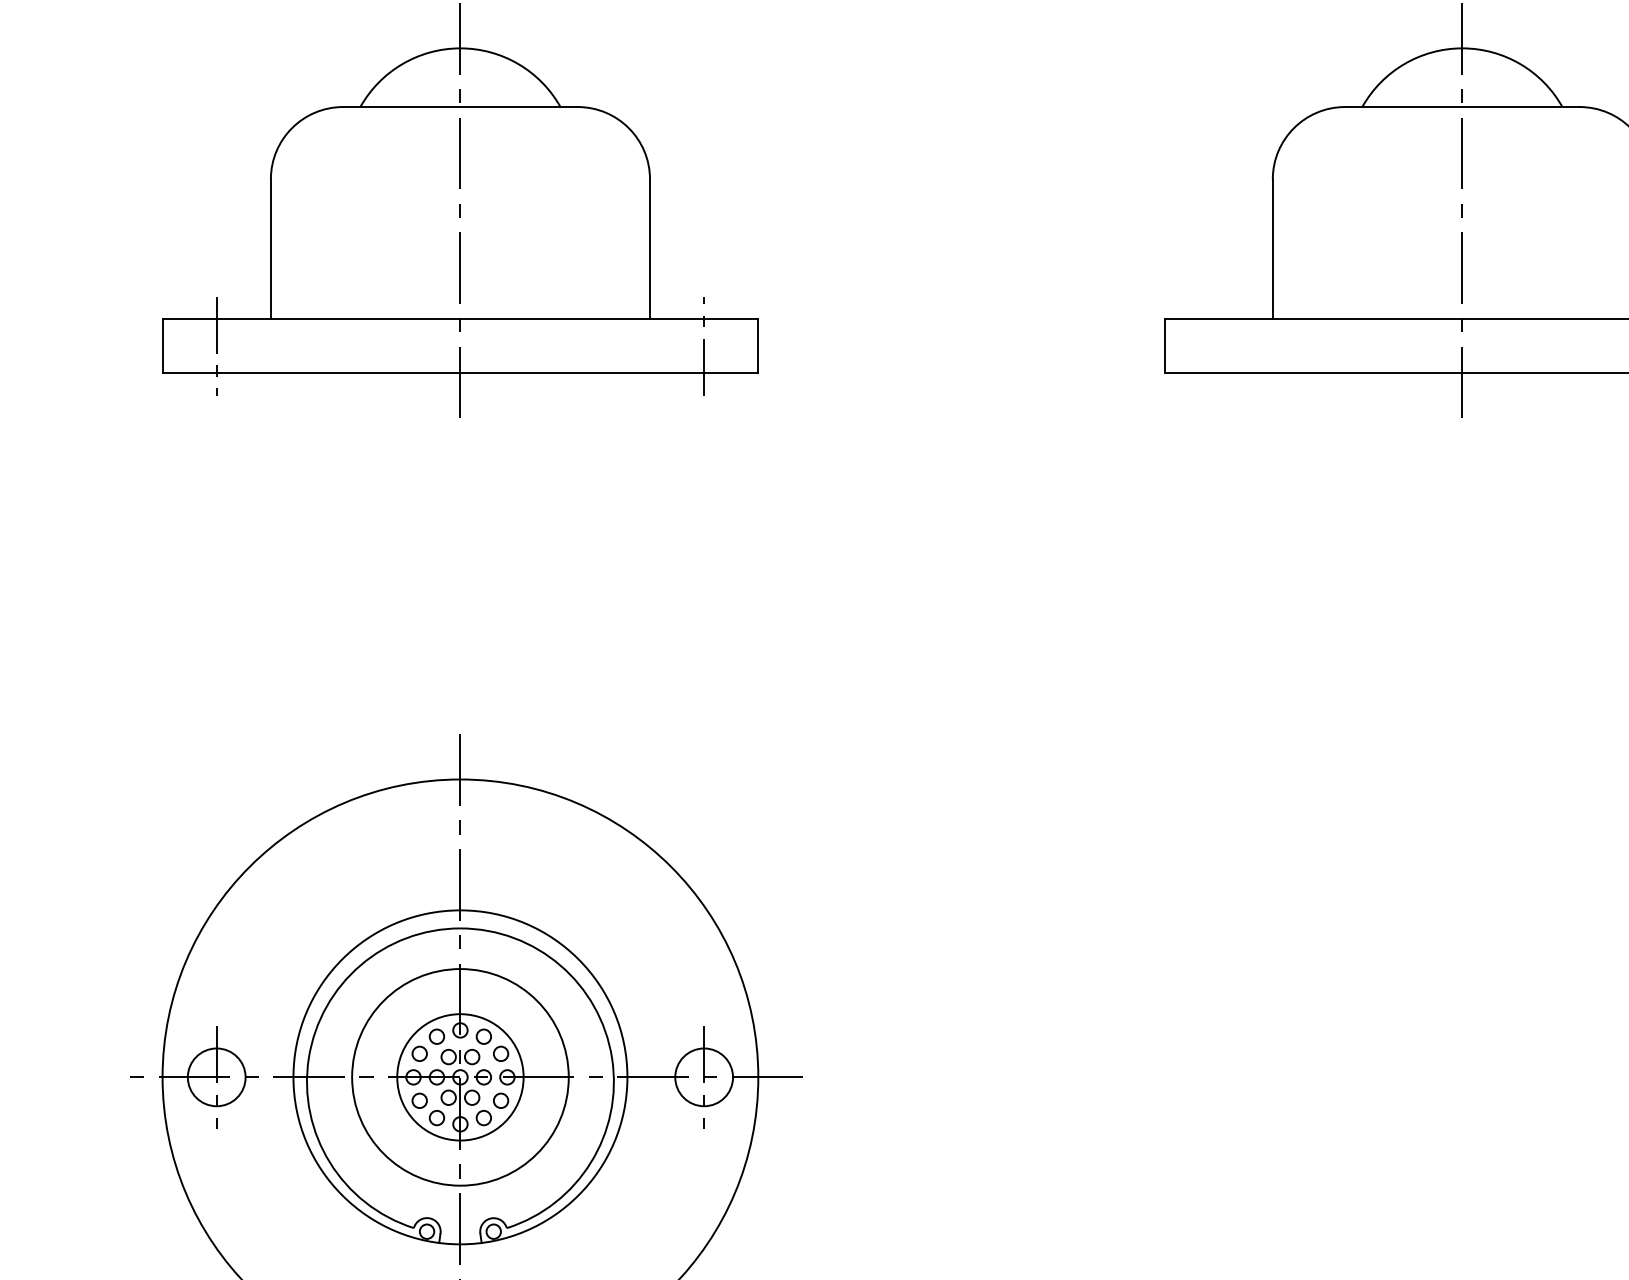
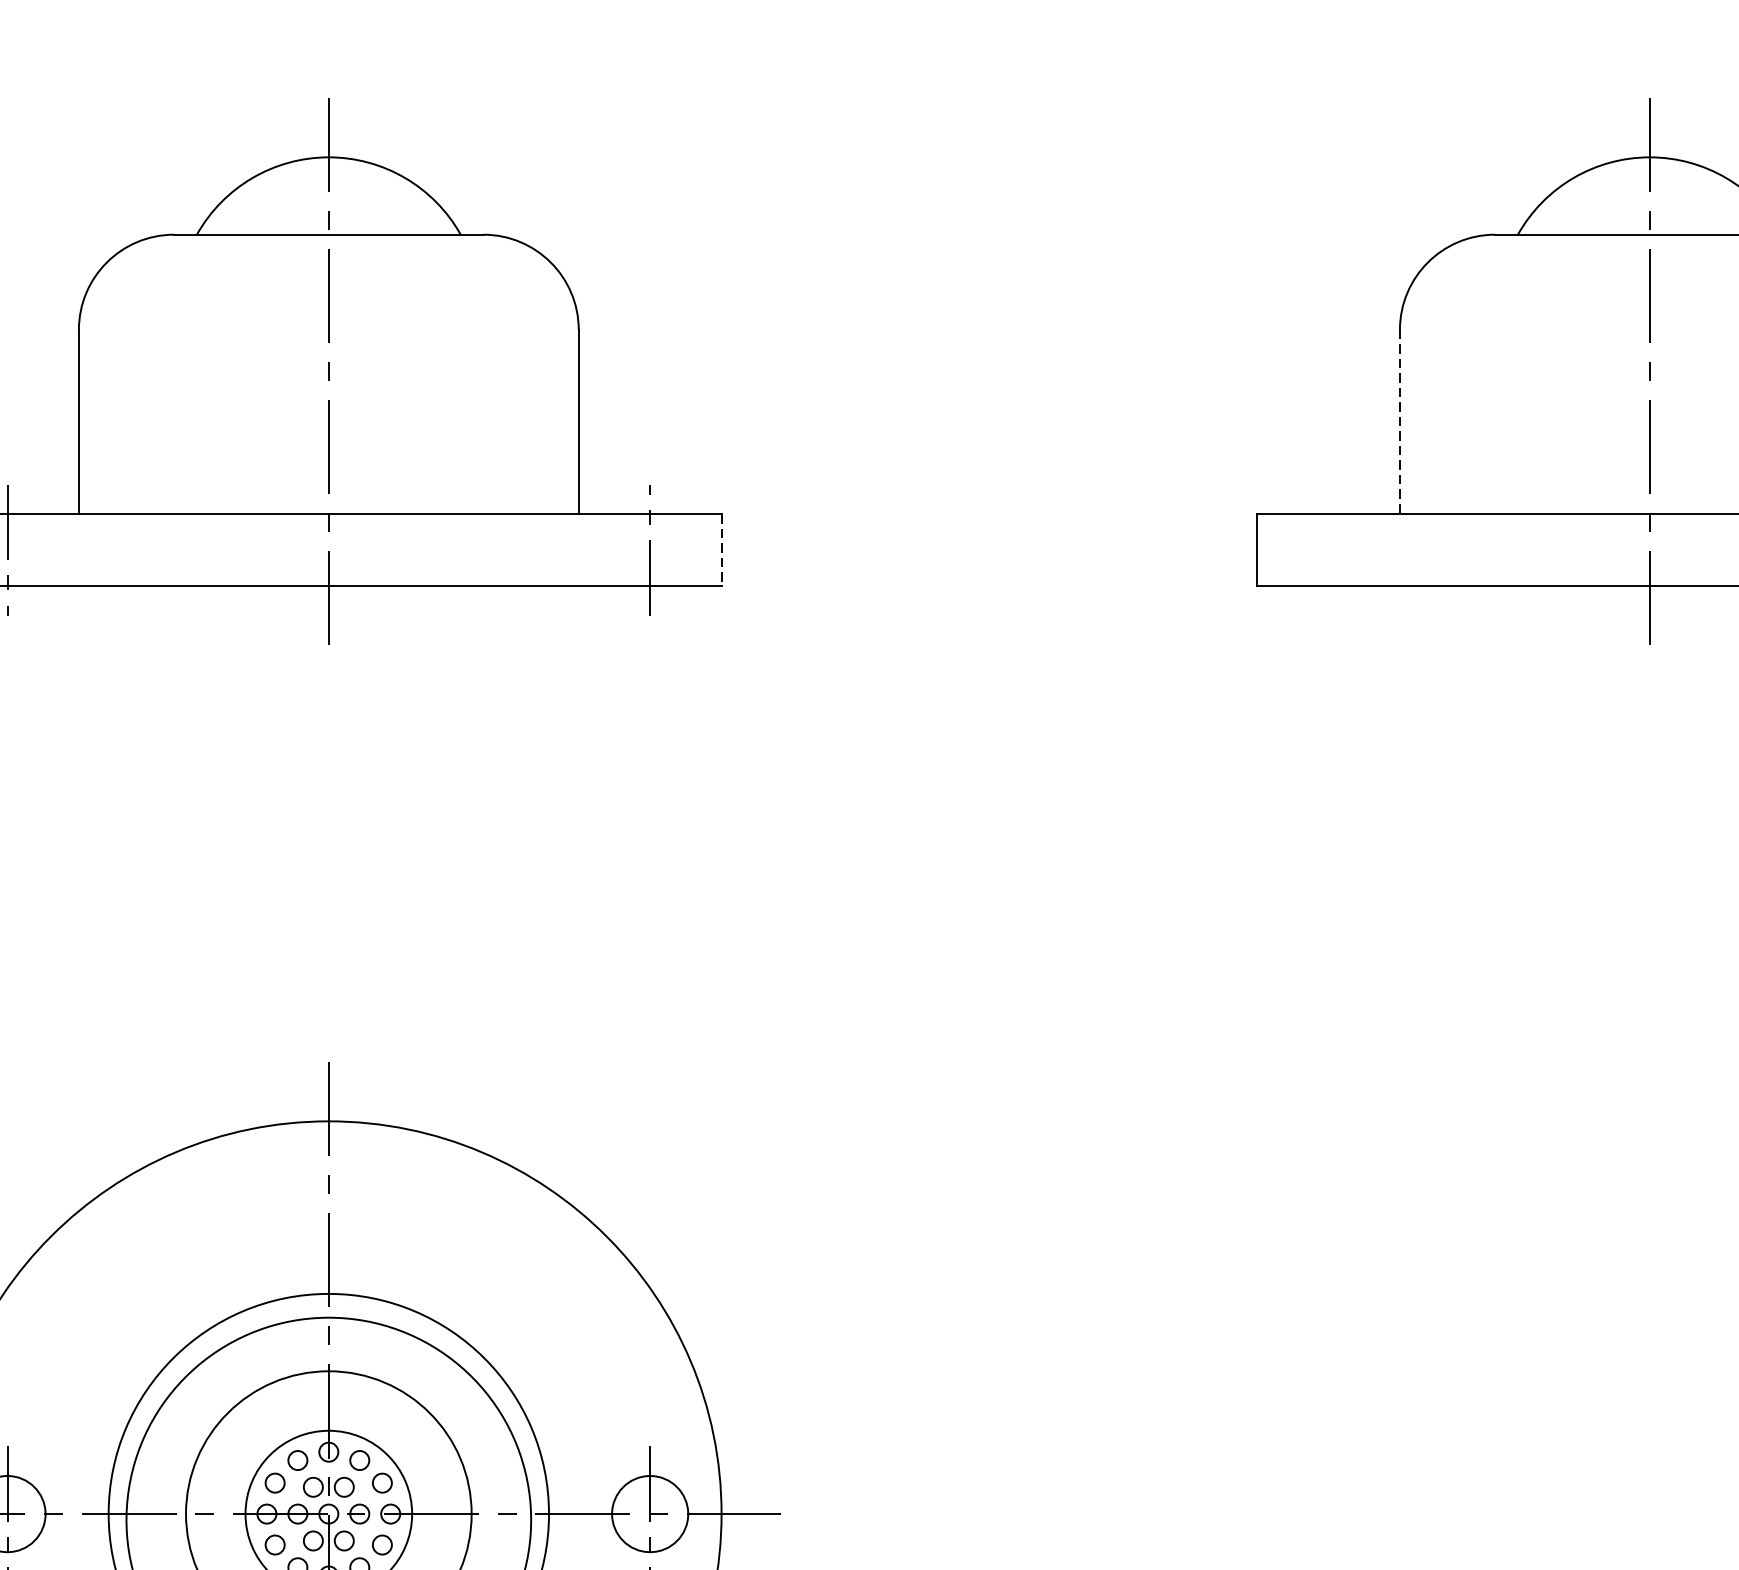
line: (1272, 249) -> (1399, 422), solid -> dashed
line: (758, 346) -> (721, 550), solid -> dashed

